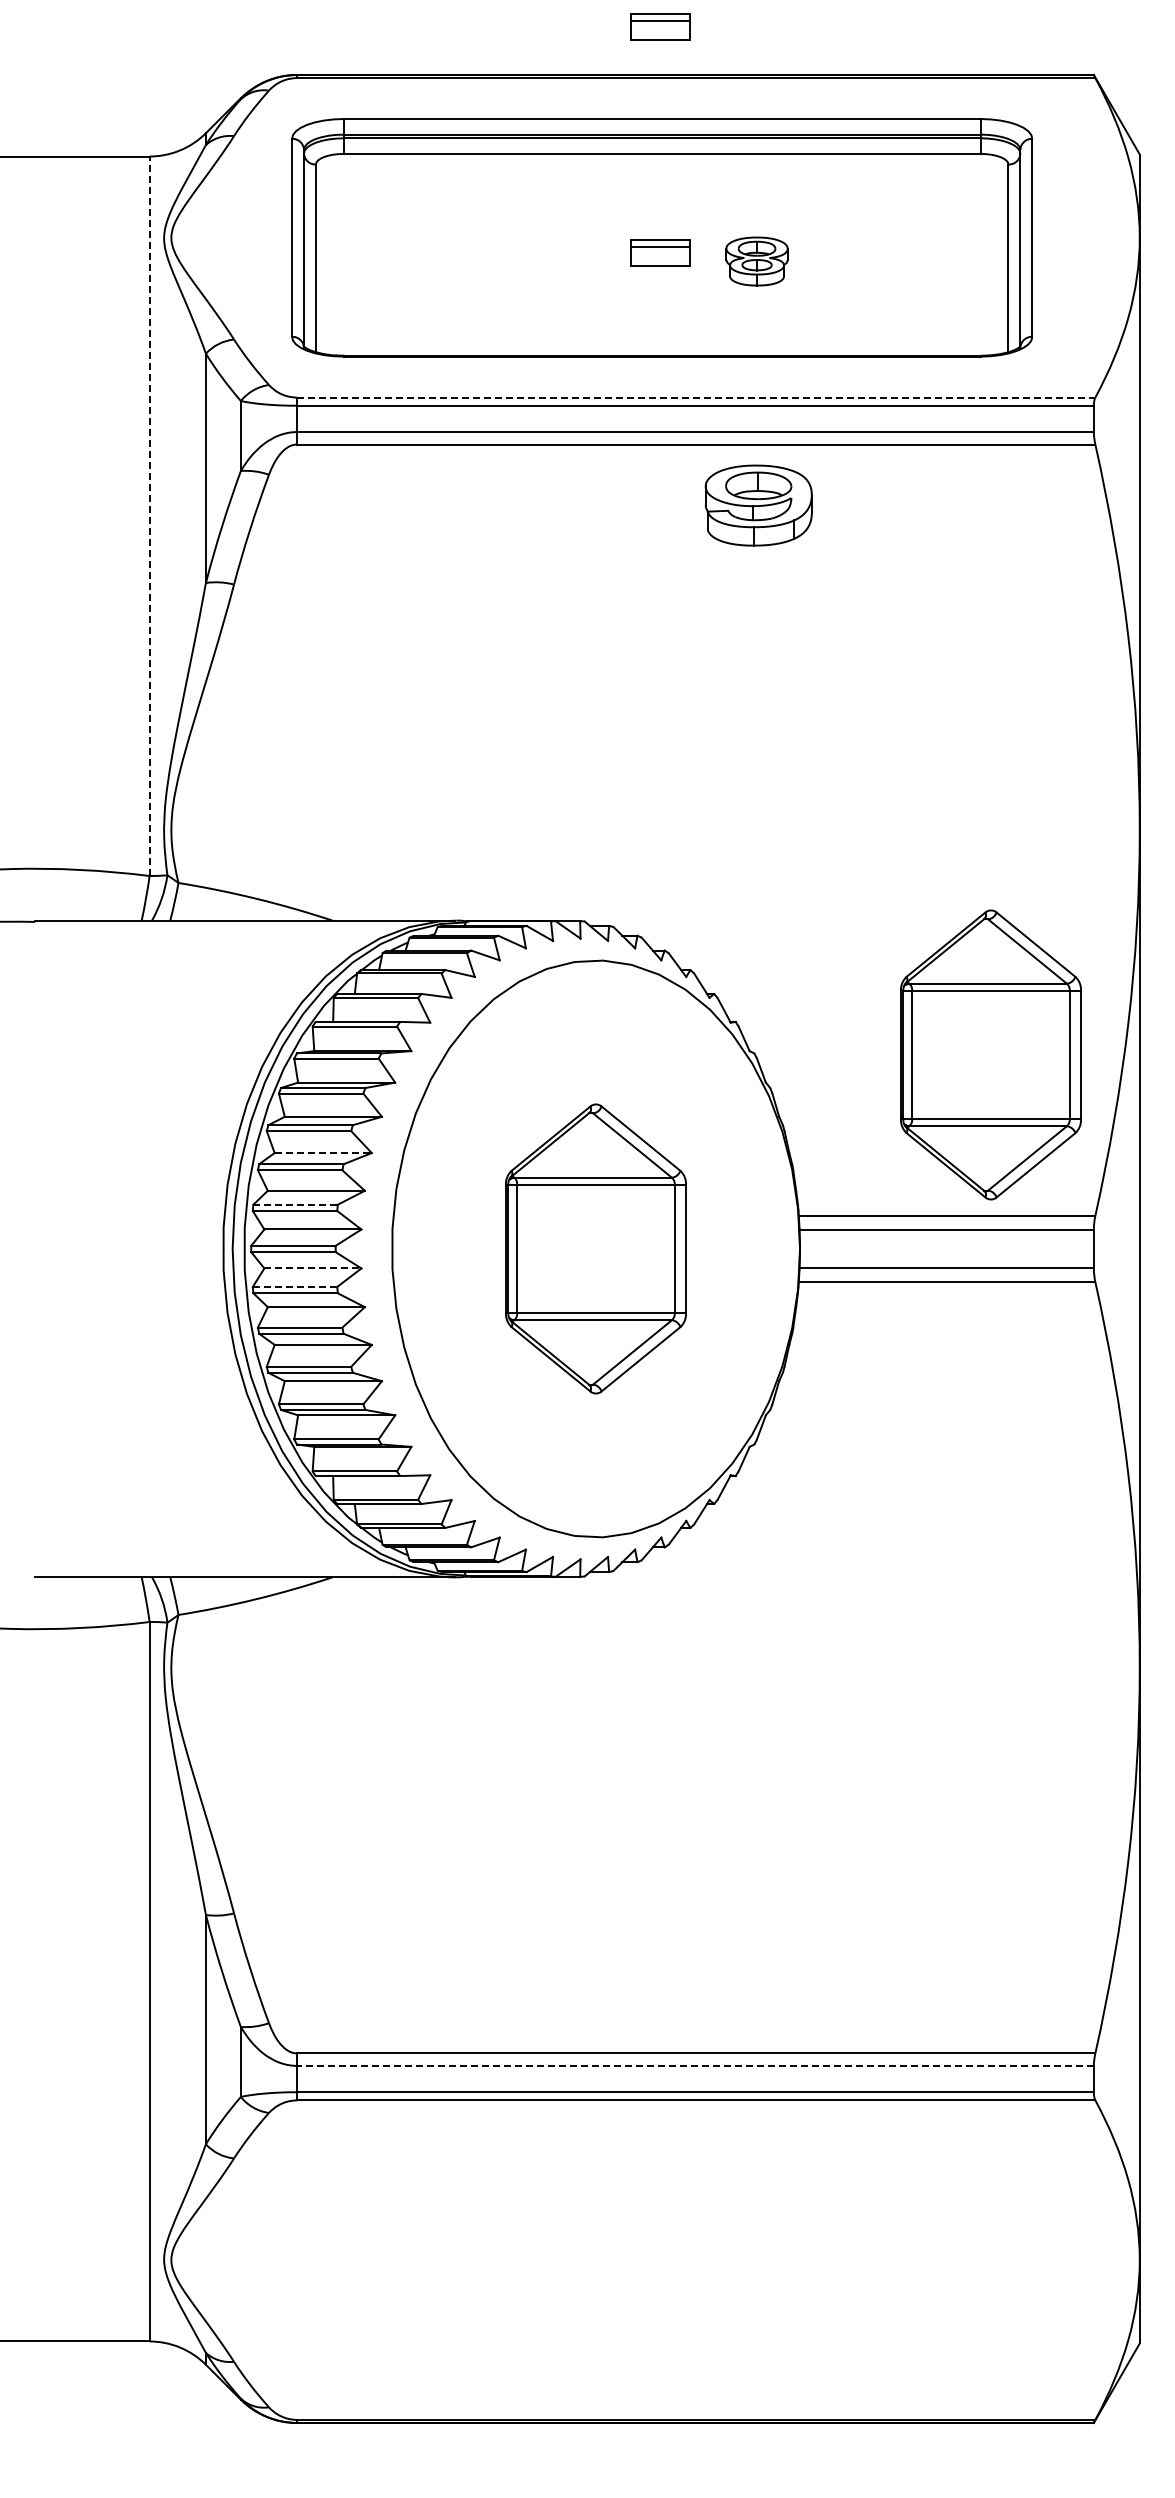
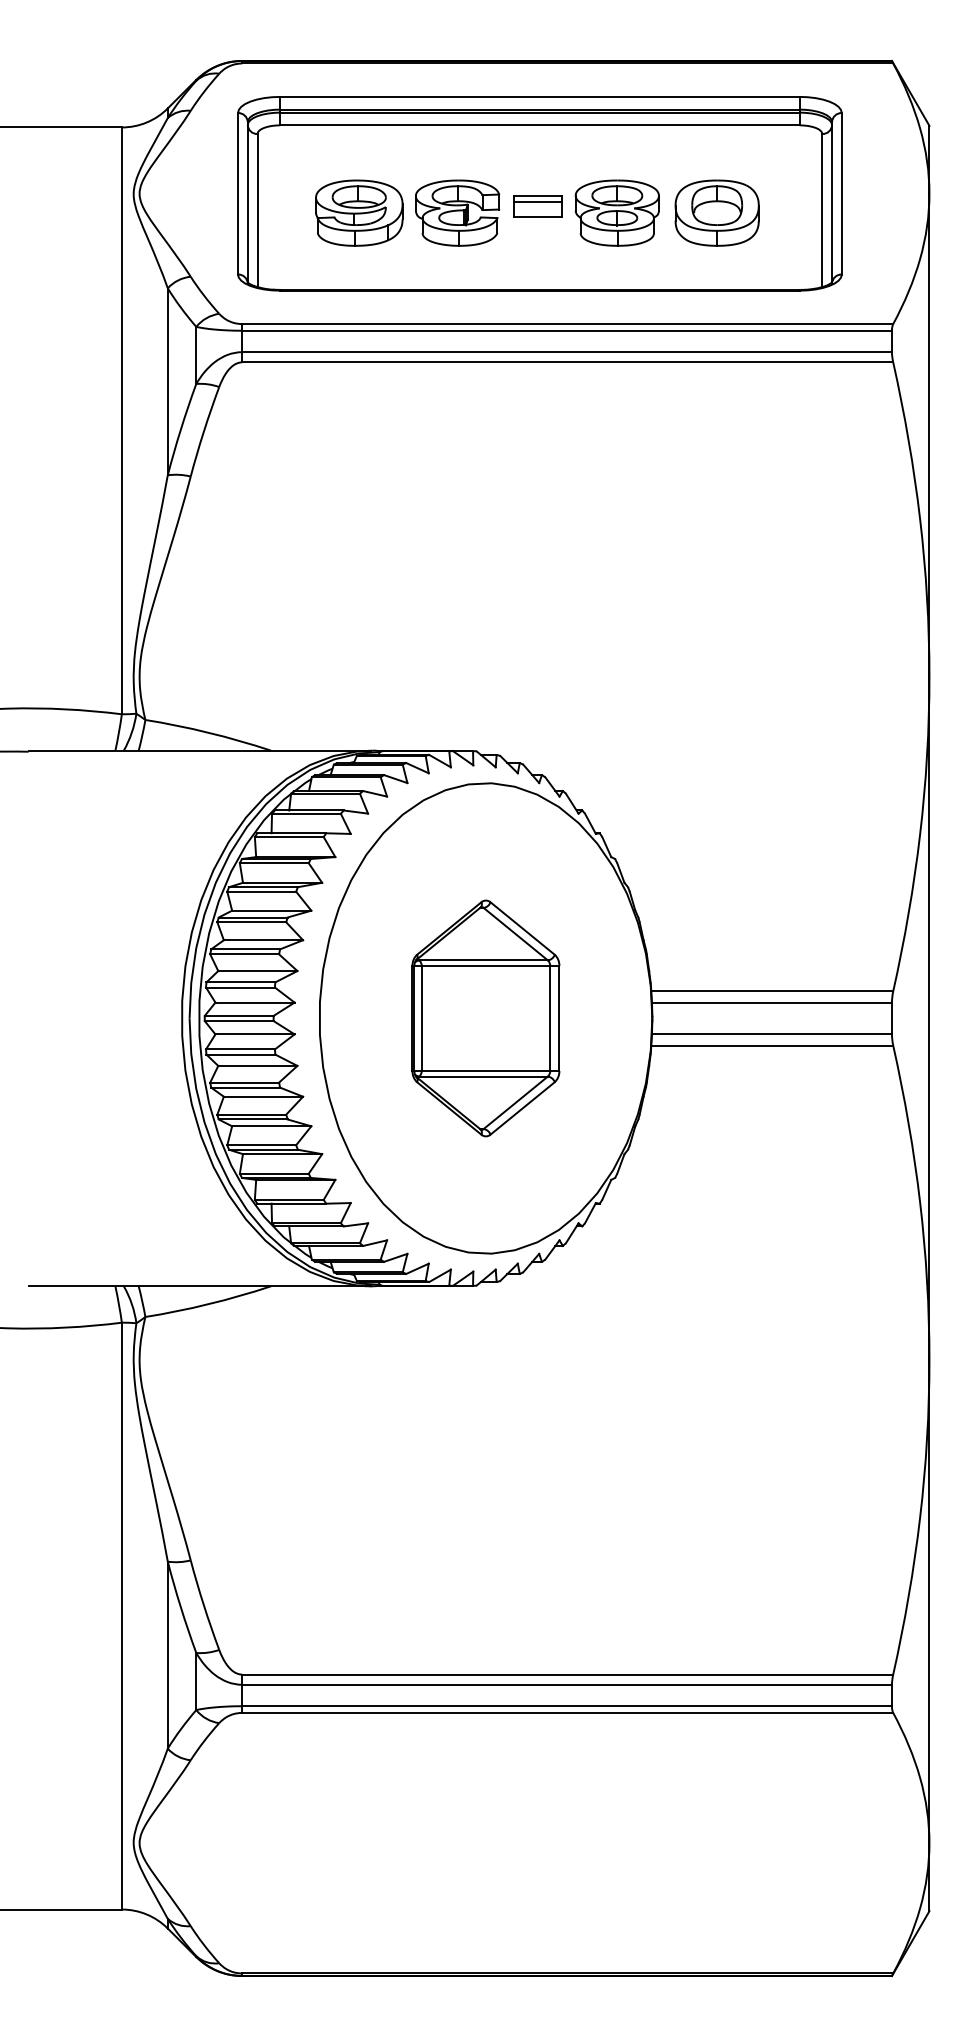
part: (660, 26) -> (538, 21), removed
part: (561, 261) -> (457, 213), added
part: (756, 261) -> (616, 213), size x1.67
part: (879, 261) -> (717, 213), added
line: (696, 397) -> (567, 324), dashed -> solid
part: (758, 505) -> (359, 213), moved
line: (149, 516) -> (121, 421), dashed -> solid
part: (990, 1054) -> (807, 859), removed
line: (323, 1153) -> (263, 940), dashed -> solid
line: (296, 1204) -> (241, 982), dashed -> solid
line: (312, 1268) -> (254, 1034), dashed -> solid
line: (295, 1286) -> (240, 1049), dashed -> solid
line: (694, 2065) -> (566, 1684), dashed -> solid

